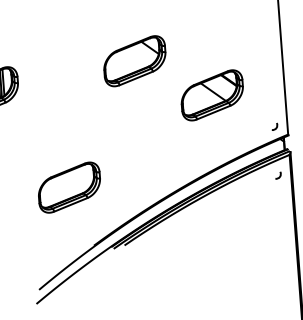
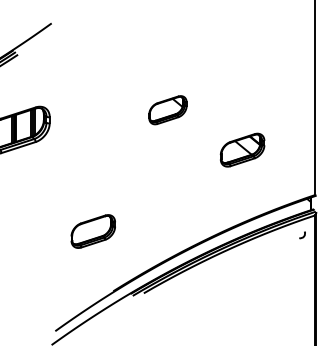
part: (134, 60) -> (167, 109), size x0.6
part: (212, 94) -> (242, 149), size x0.7
arc: (275, 126) -> (303, 186), removed
part: (69, 187) -> (93, 231), size x0.7

